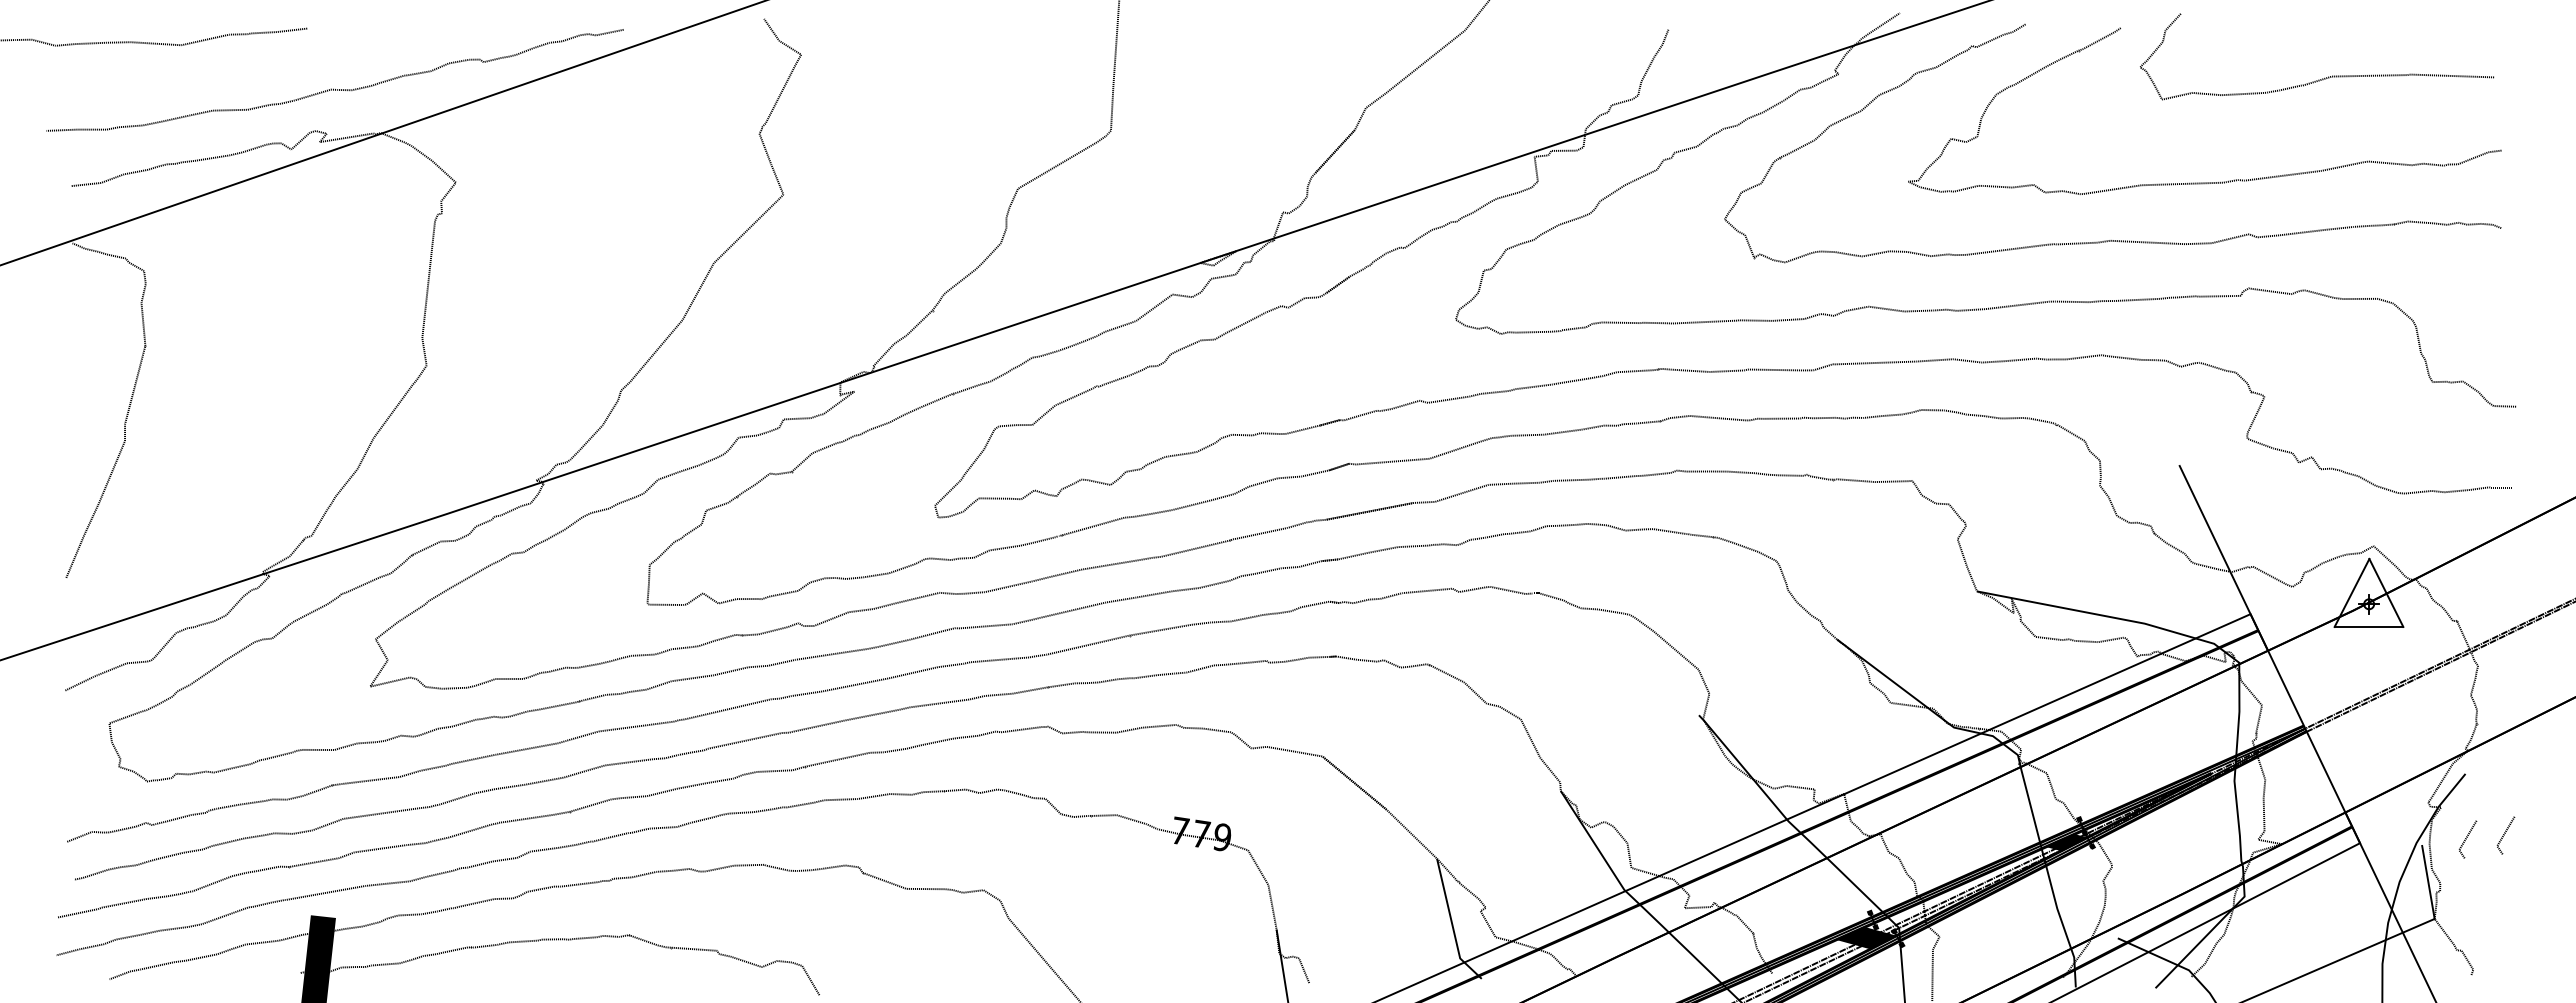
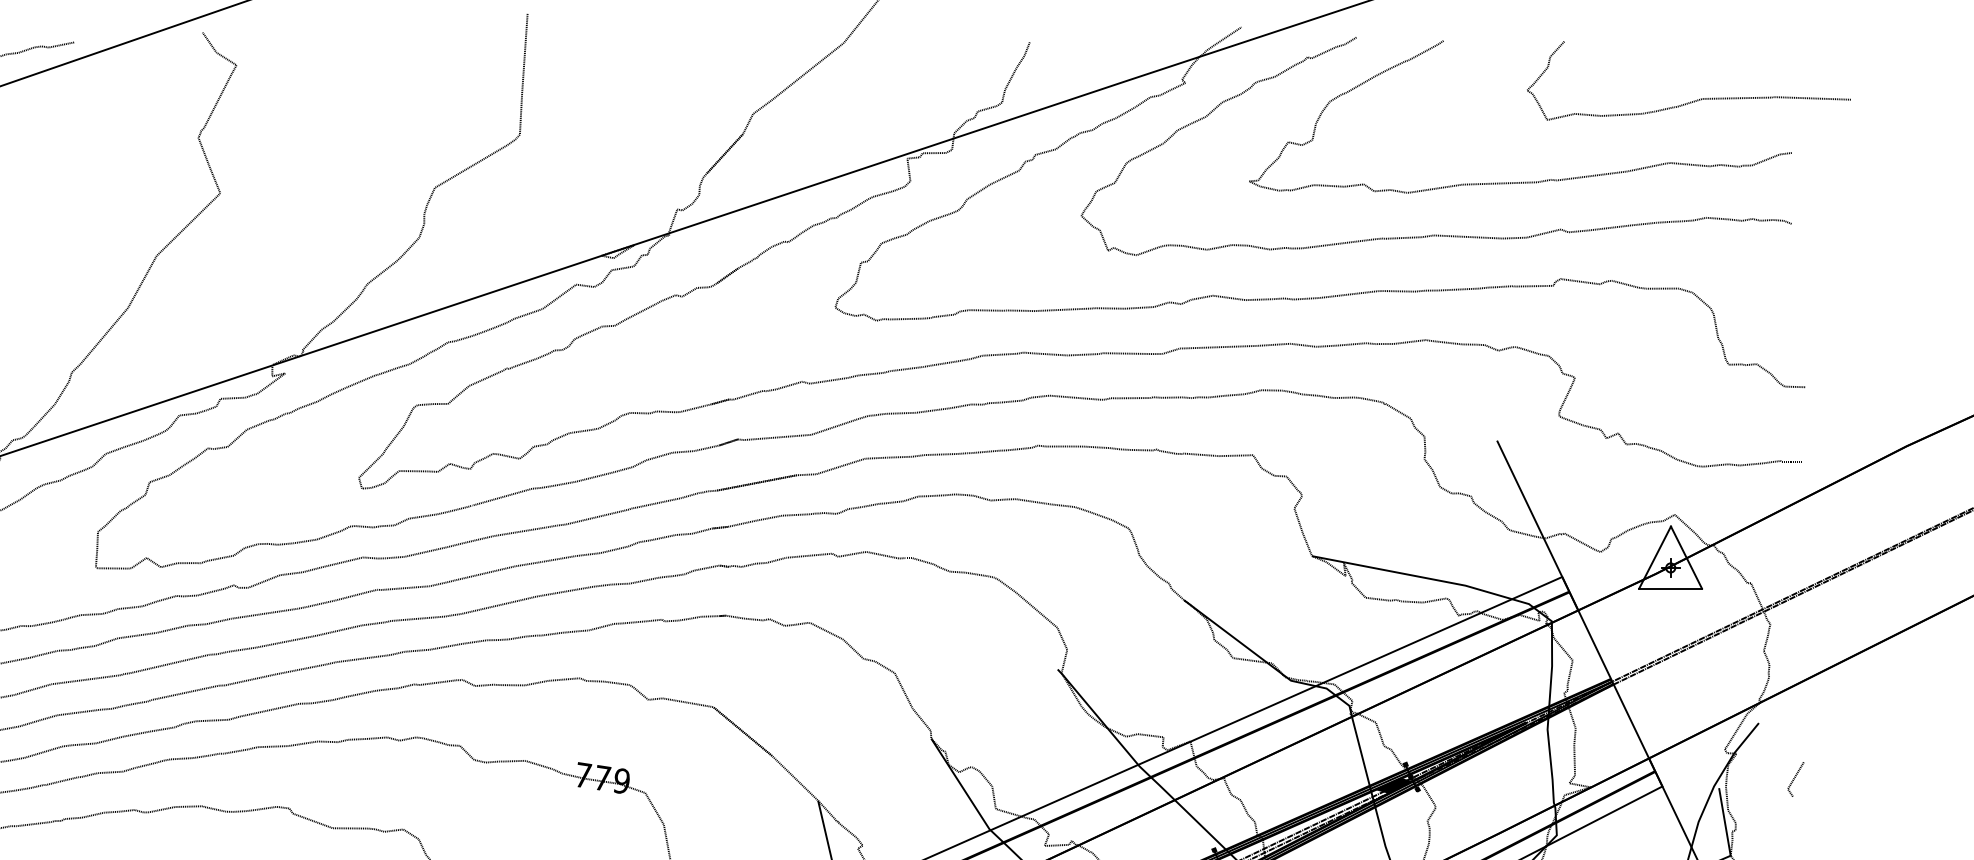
curve: (2324, 77) -> (1695, 99), moved
line: (2466, 839) -> (1759, 783), removed

